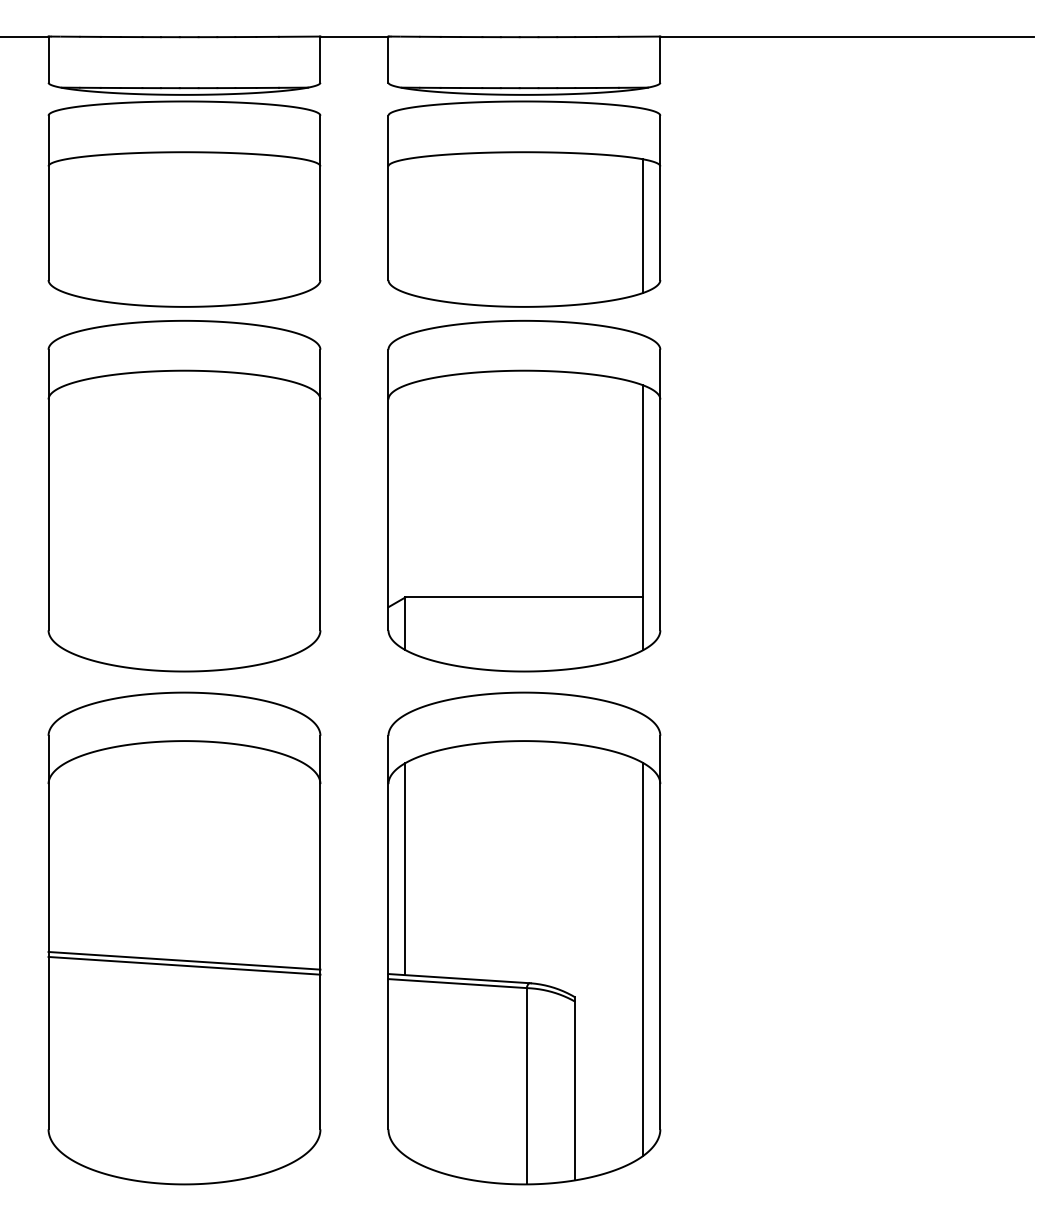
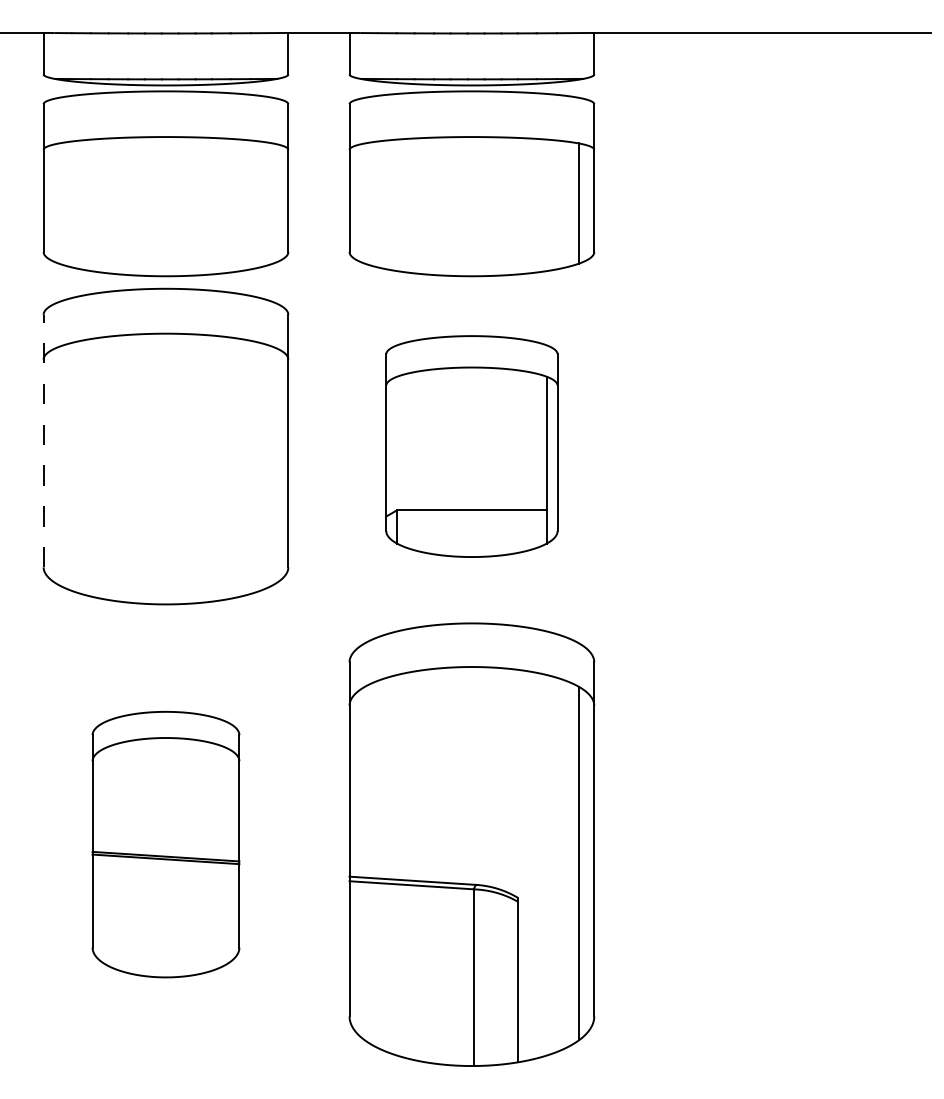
line: (48, 489) -> (43, 440), solid -> dashed
part: (523, 496) -> (471, 446), size x0.7
line: (405, 868) -> (364, 781), removed
part: (183, 938) -> (165, 844), size x0.6

